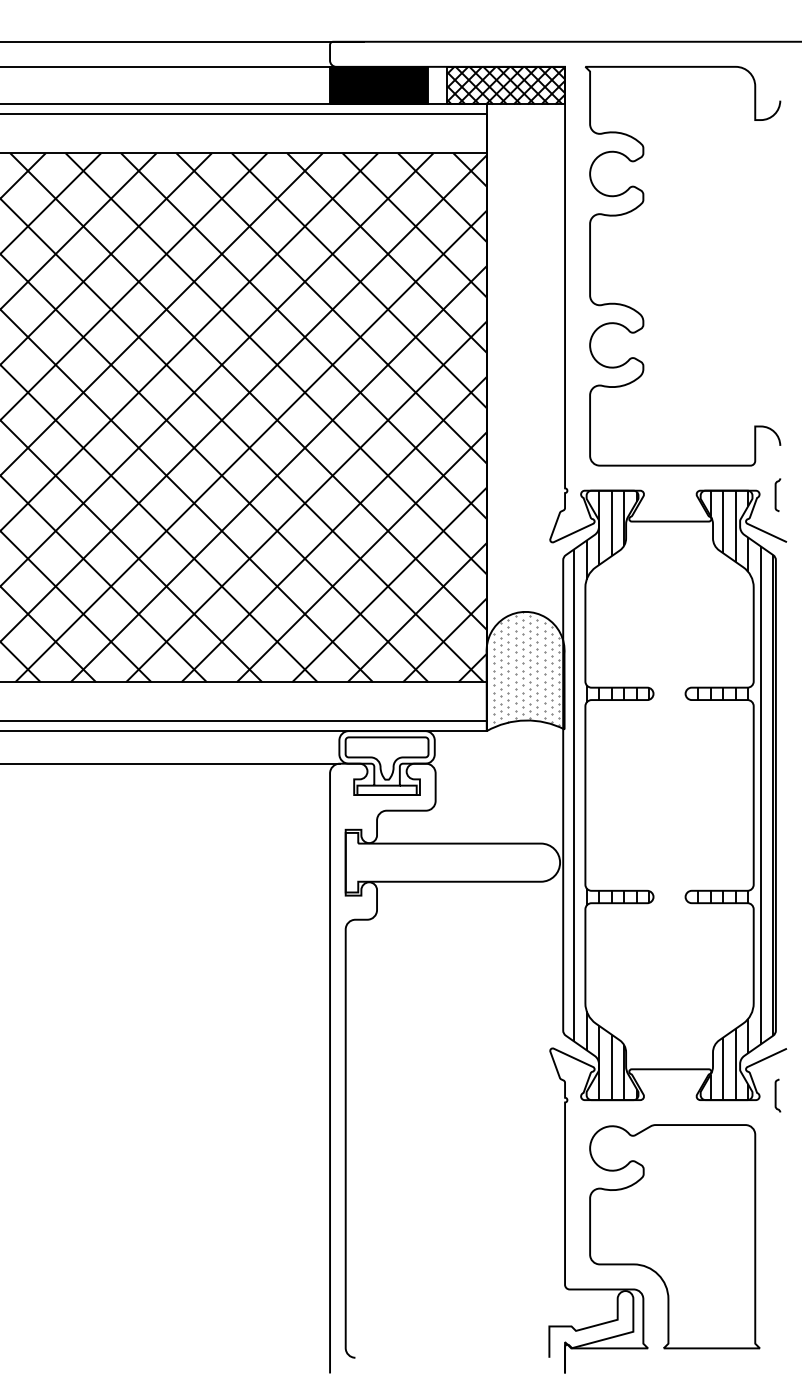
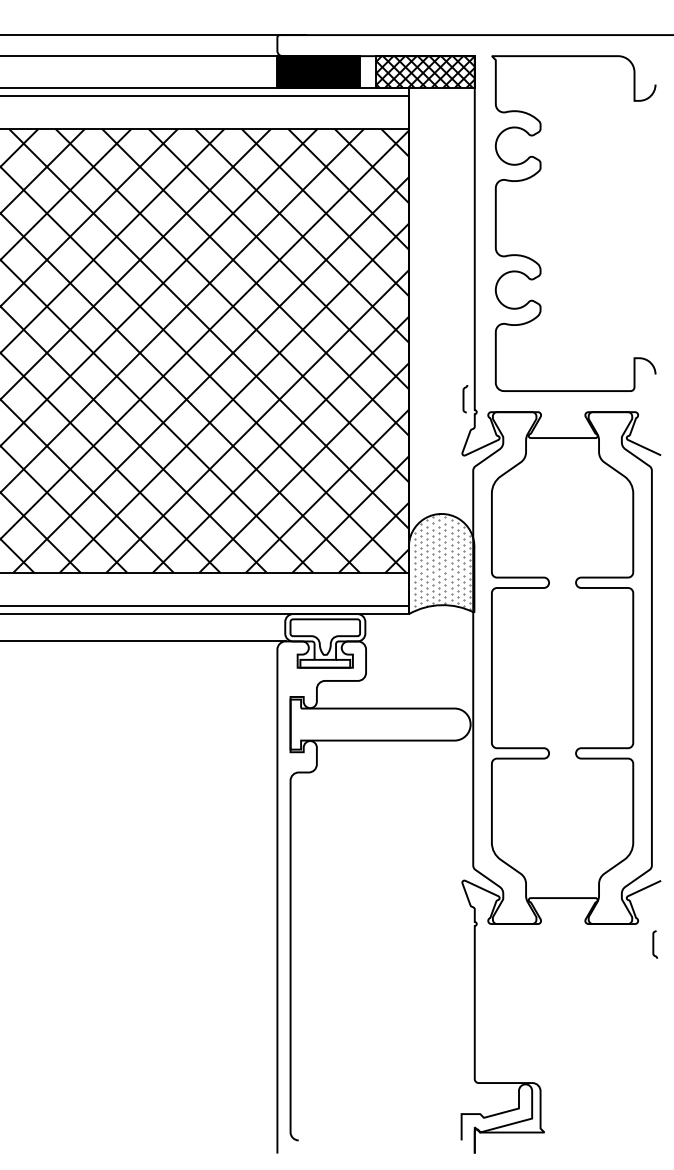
curve: (776, 495) -> (464, 399), moved
hatch: (611, 795) -> (513, 668), removed
hatch: (735, 795) -> (617, 668), removed
curve: (776, 1095) -> (654, 944), moved
part: (674, 1236) -> (566, 1038), removed

